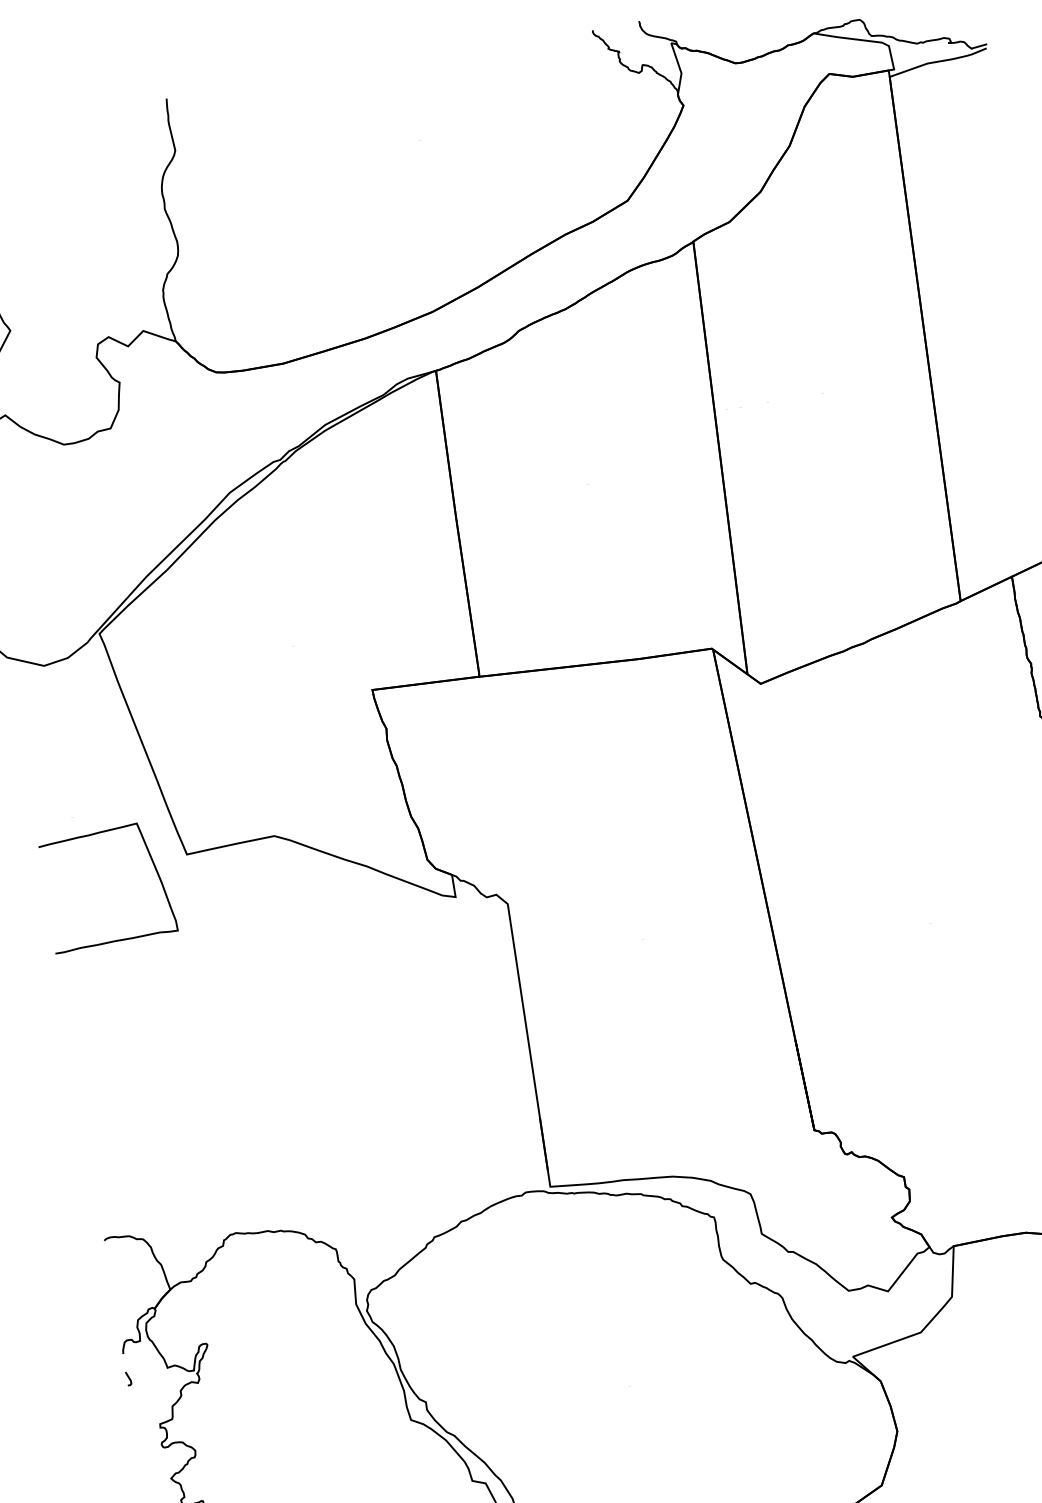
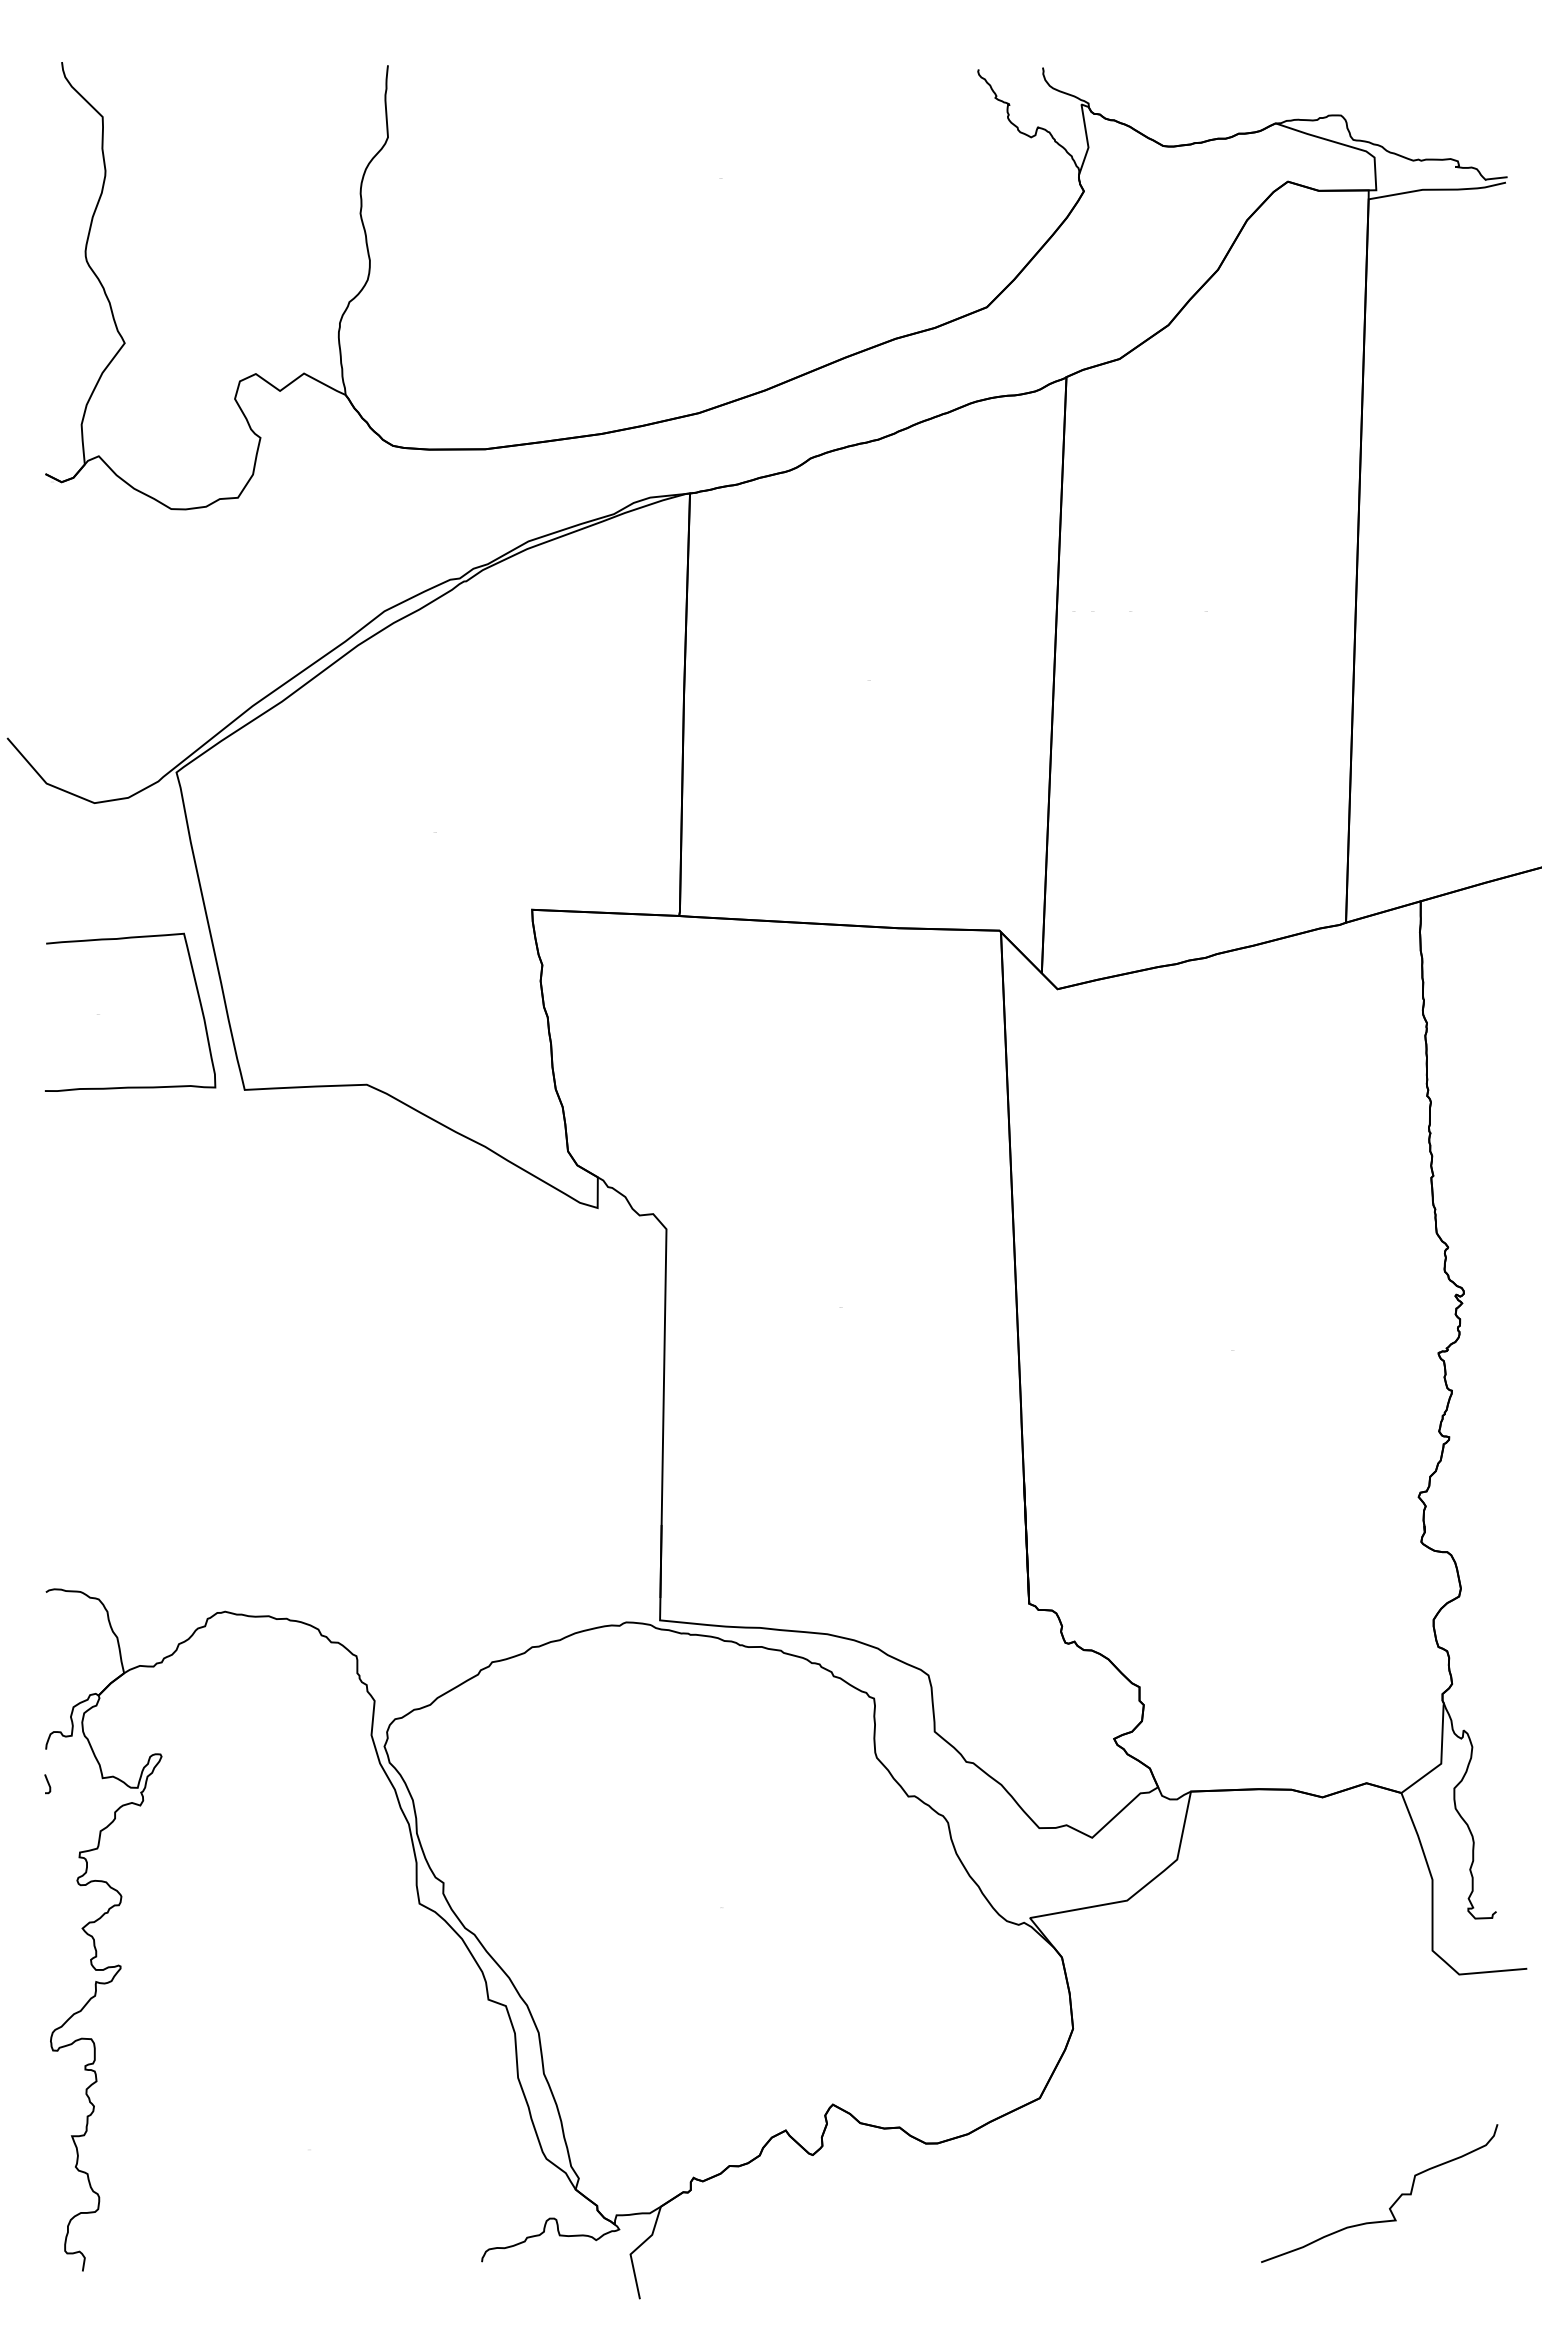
curve: (153, 866) -> (197, 995), moved

